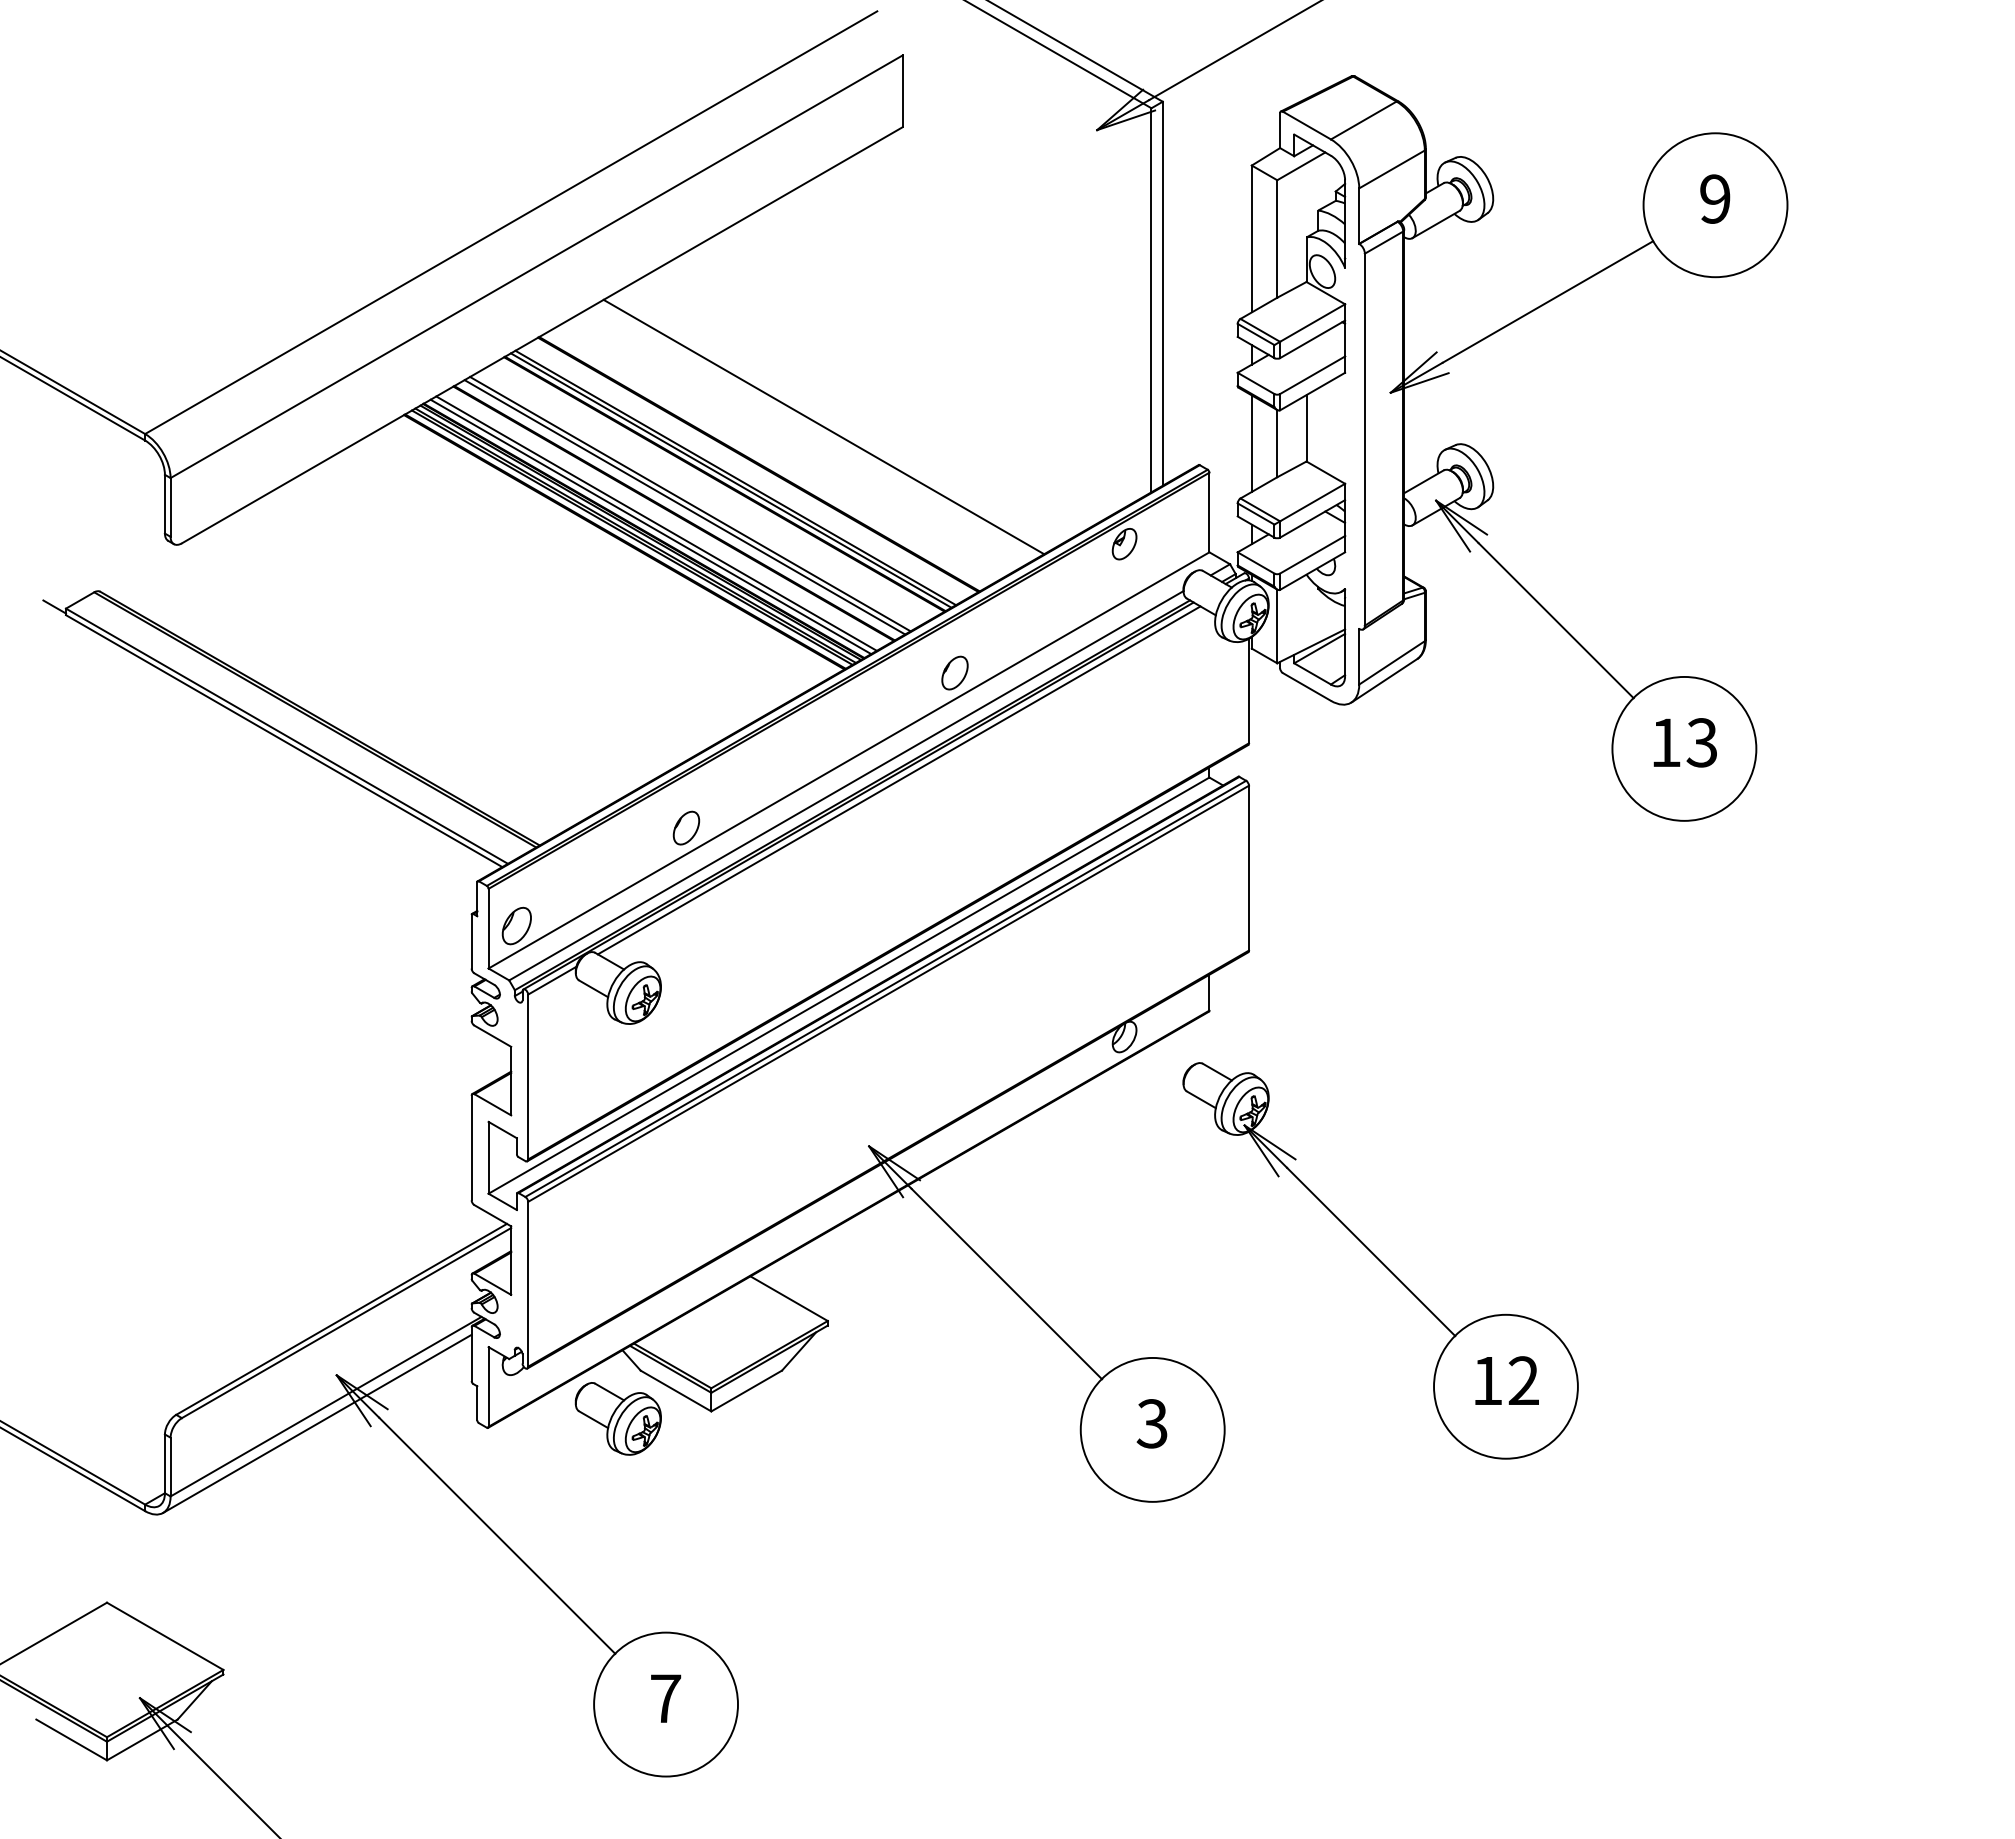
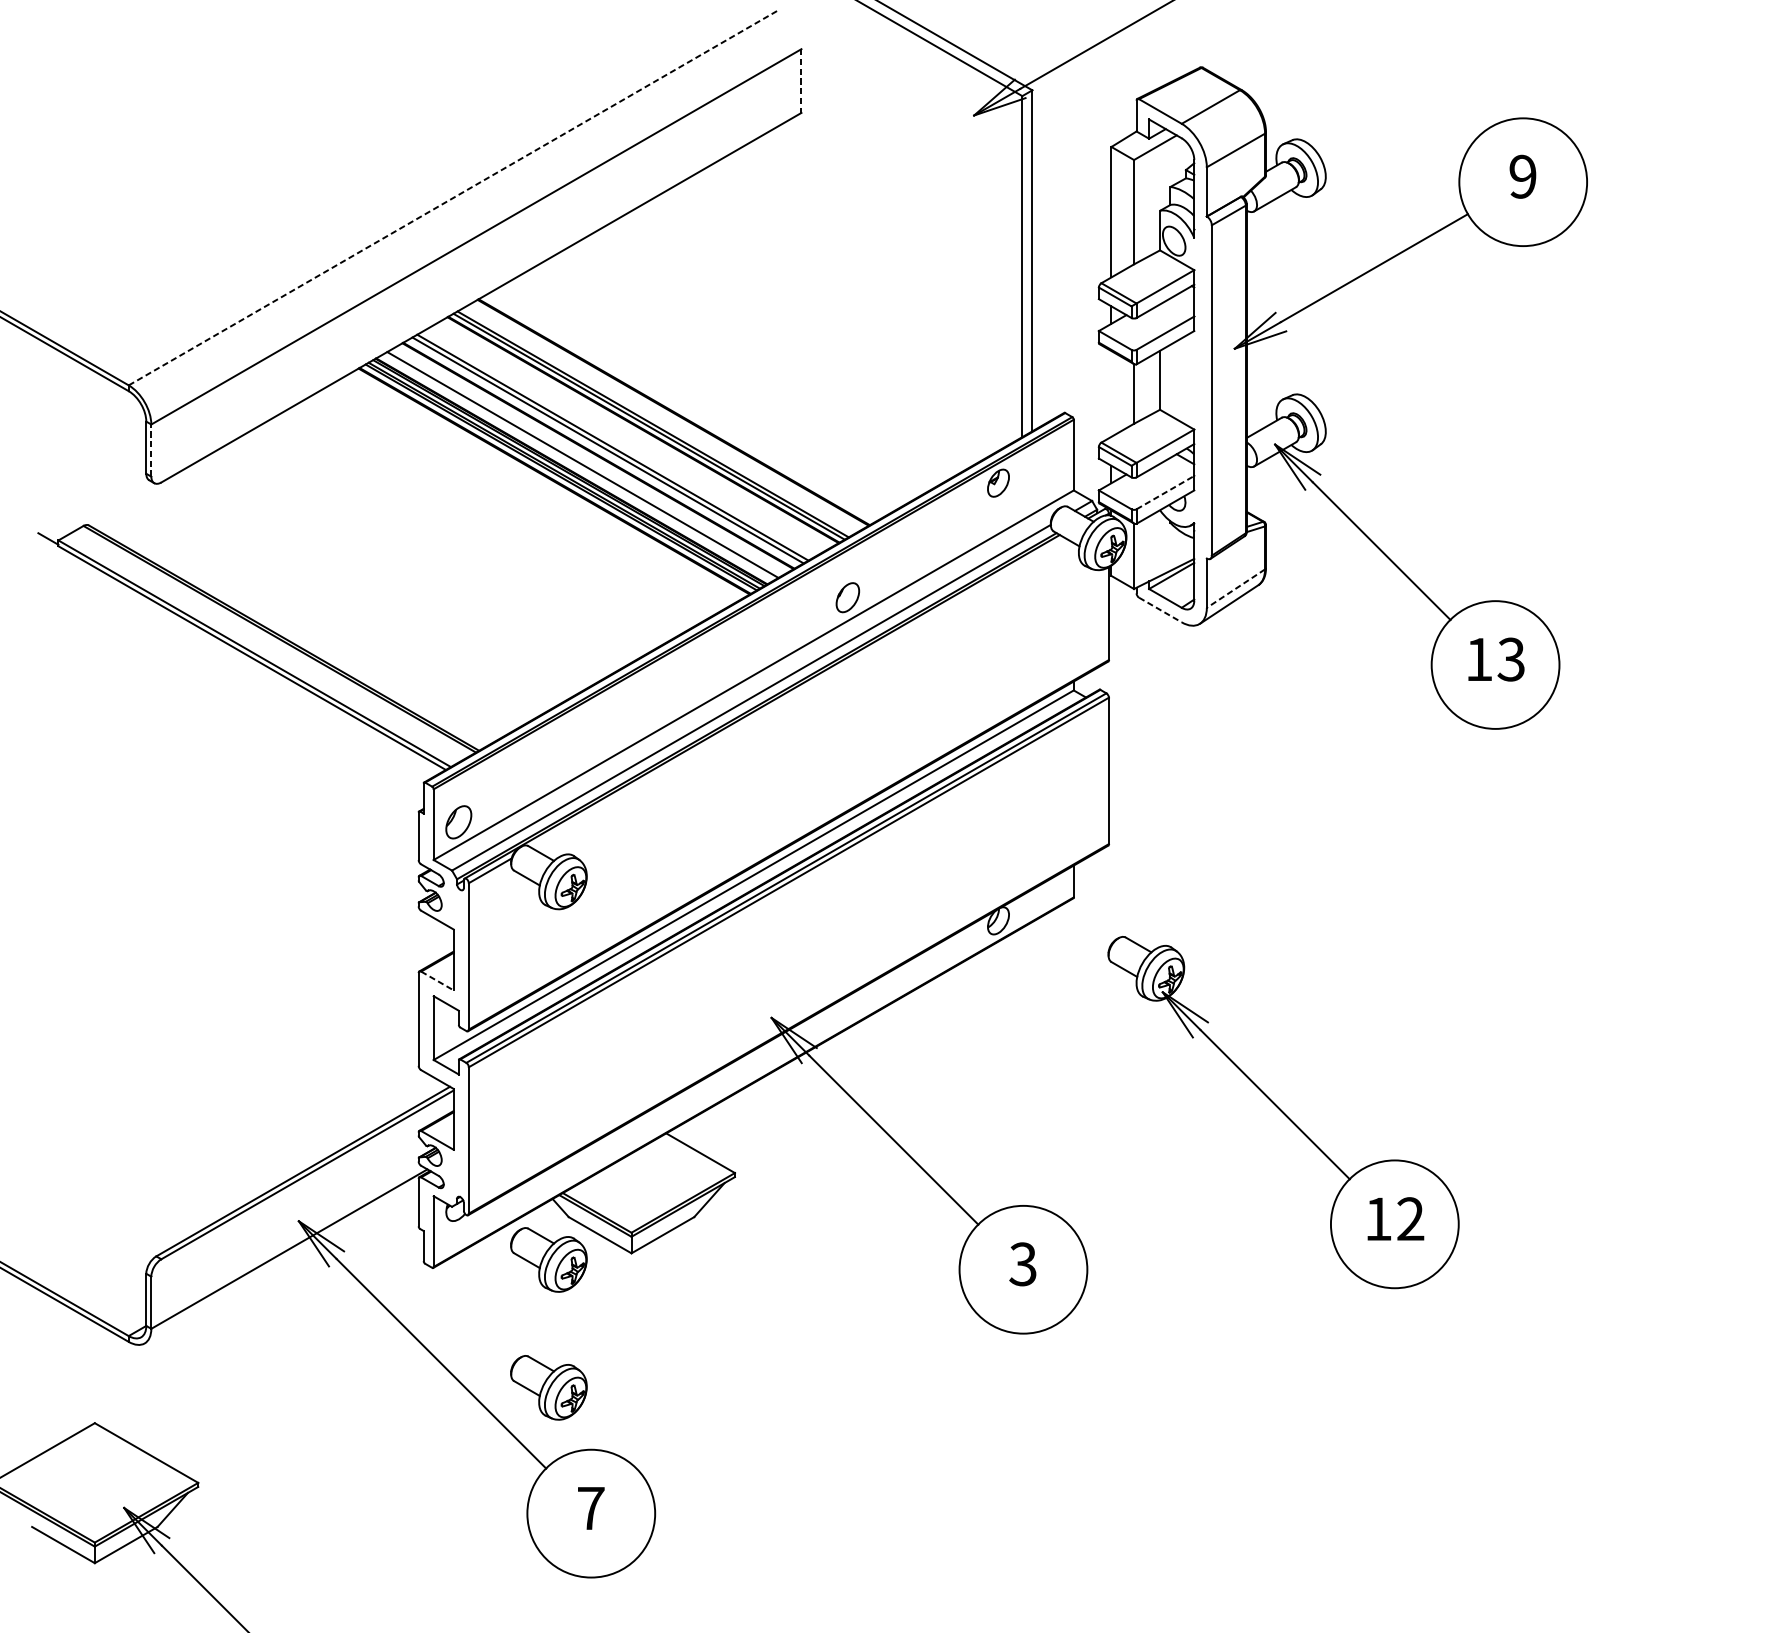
line: (902, 91) -> (801, 81), solid -> dashed
line: (511, 222) -> (454, 197), solid -> dashed
line: (823, 426) -> (731, 378), removed
line: (1251, 443) -> (1111, 393), removed
line: (170, 506) -> (151, 449), solid -> dashed
line: (650, 526) -> (577, 467), removed
line: (1312, 554) -> (1165, 492), solid -> dashed
line: (1391, 663) -> (1235, 589), solid -> dashed
line: (1306, 686) -> (1160, 609), solid -> dashed
line: (898, 780) -> (797, 693), removed
part: (686, 827) -> (609, 734), removed
line: (493, 1105) -> (438, 981), solid -> dashed
part: (1380, 1260) -> (1283, 1112), moved
line: (317, 1423) -> (281, 1264), removed
part: (617, 1562) -> (548, 1387), added

